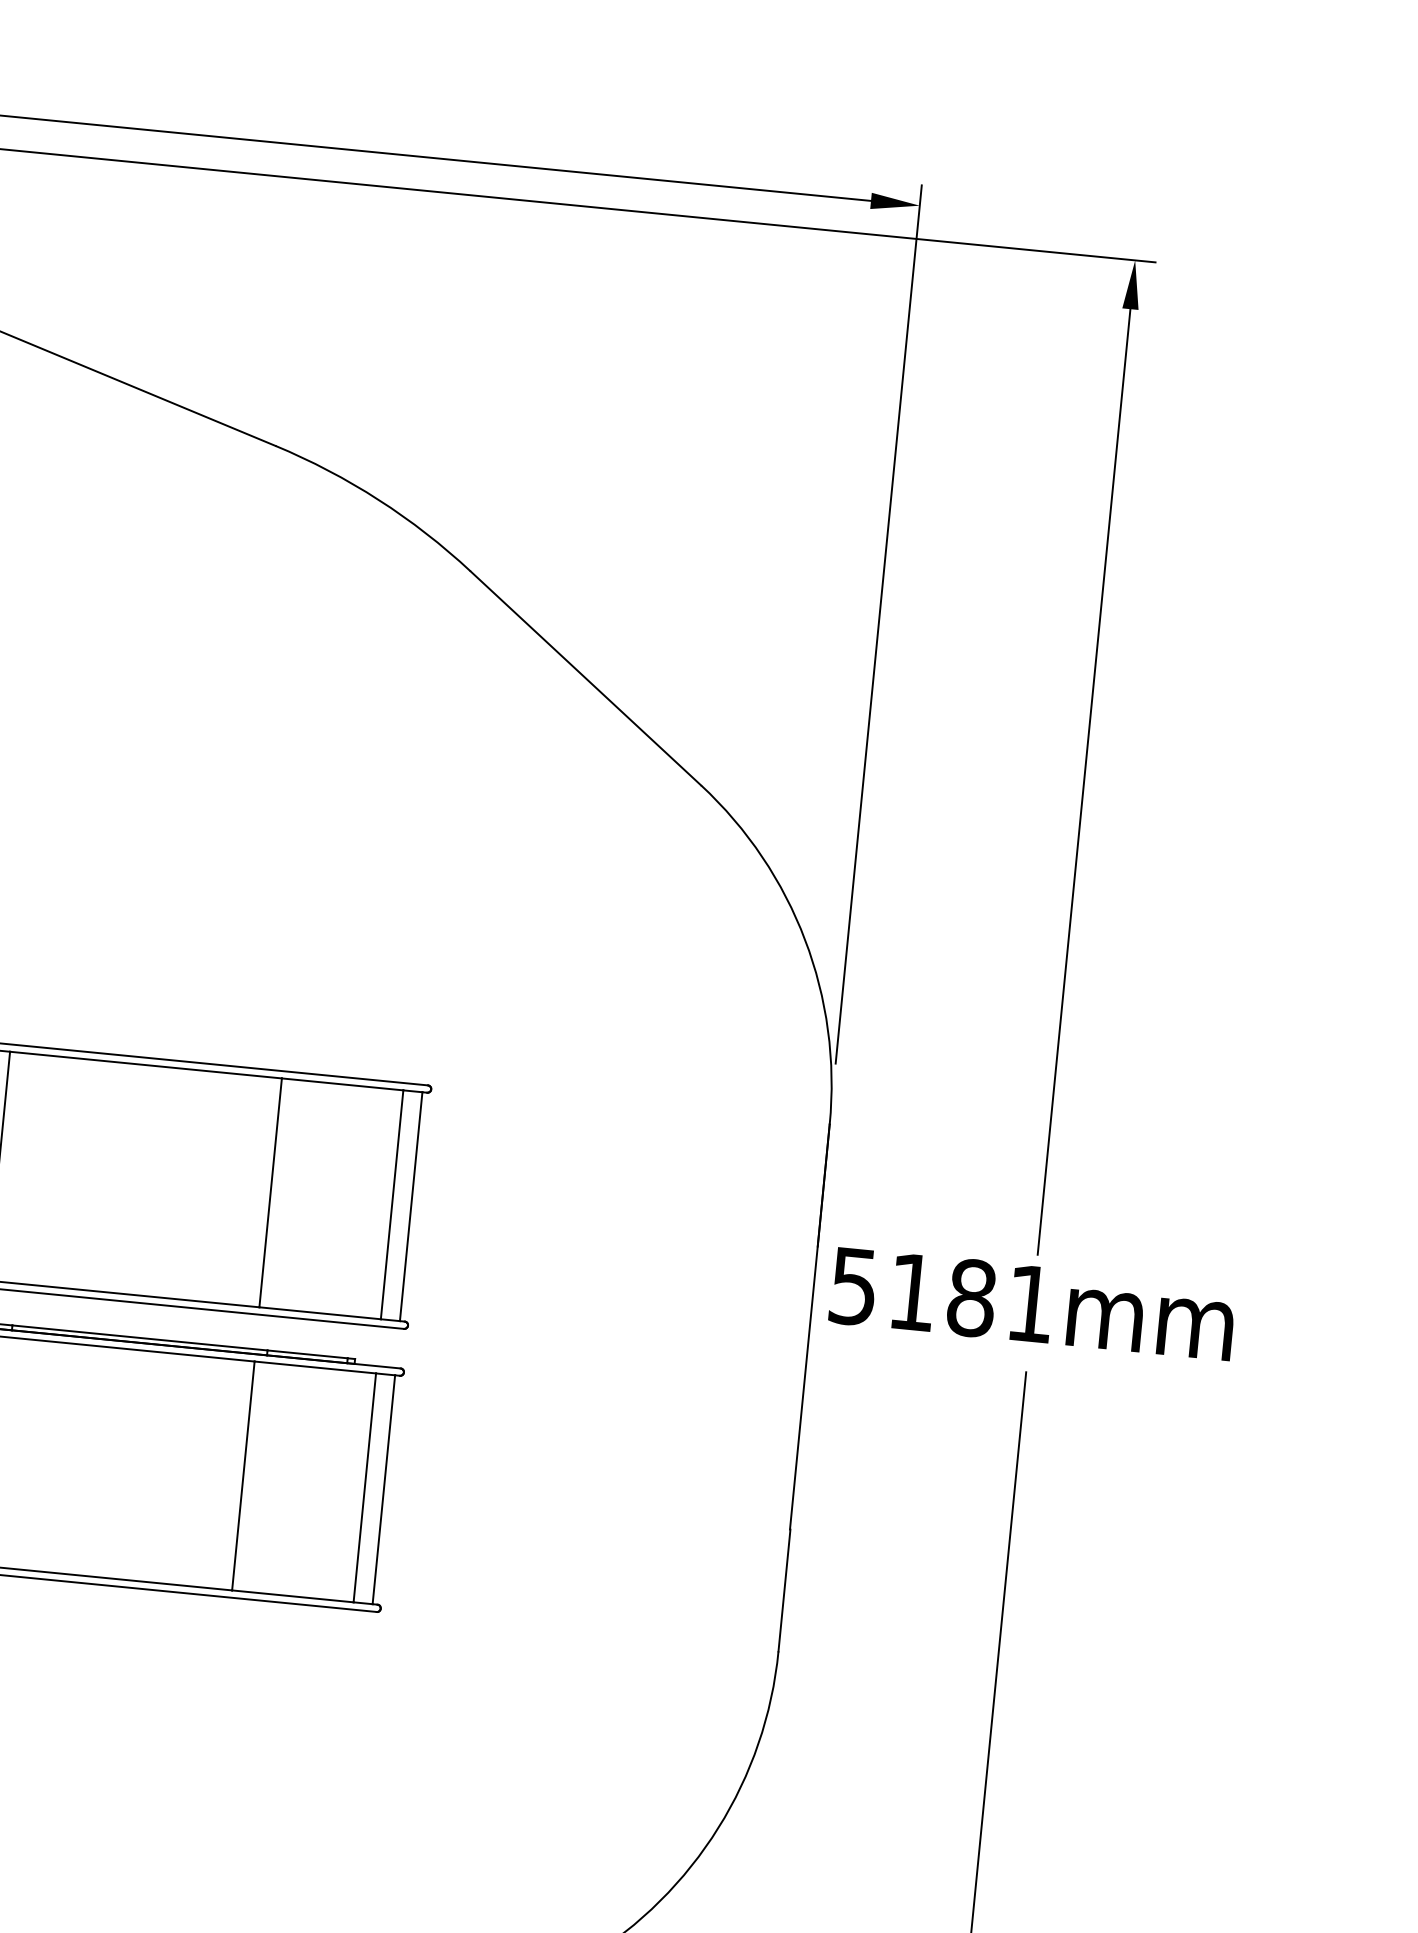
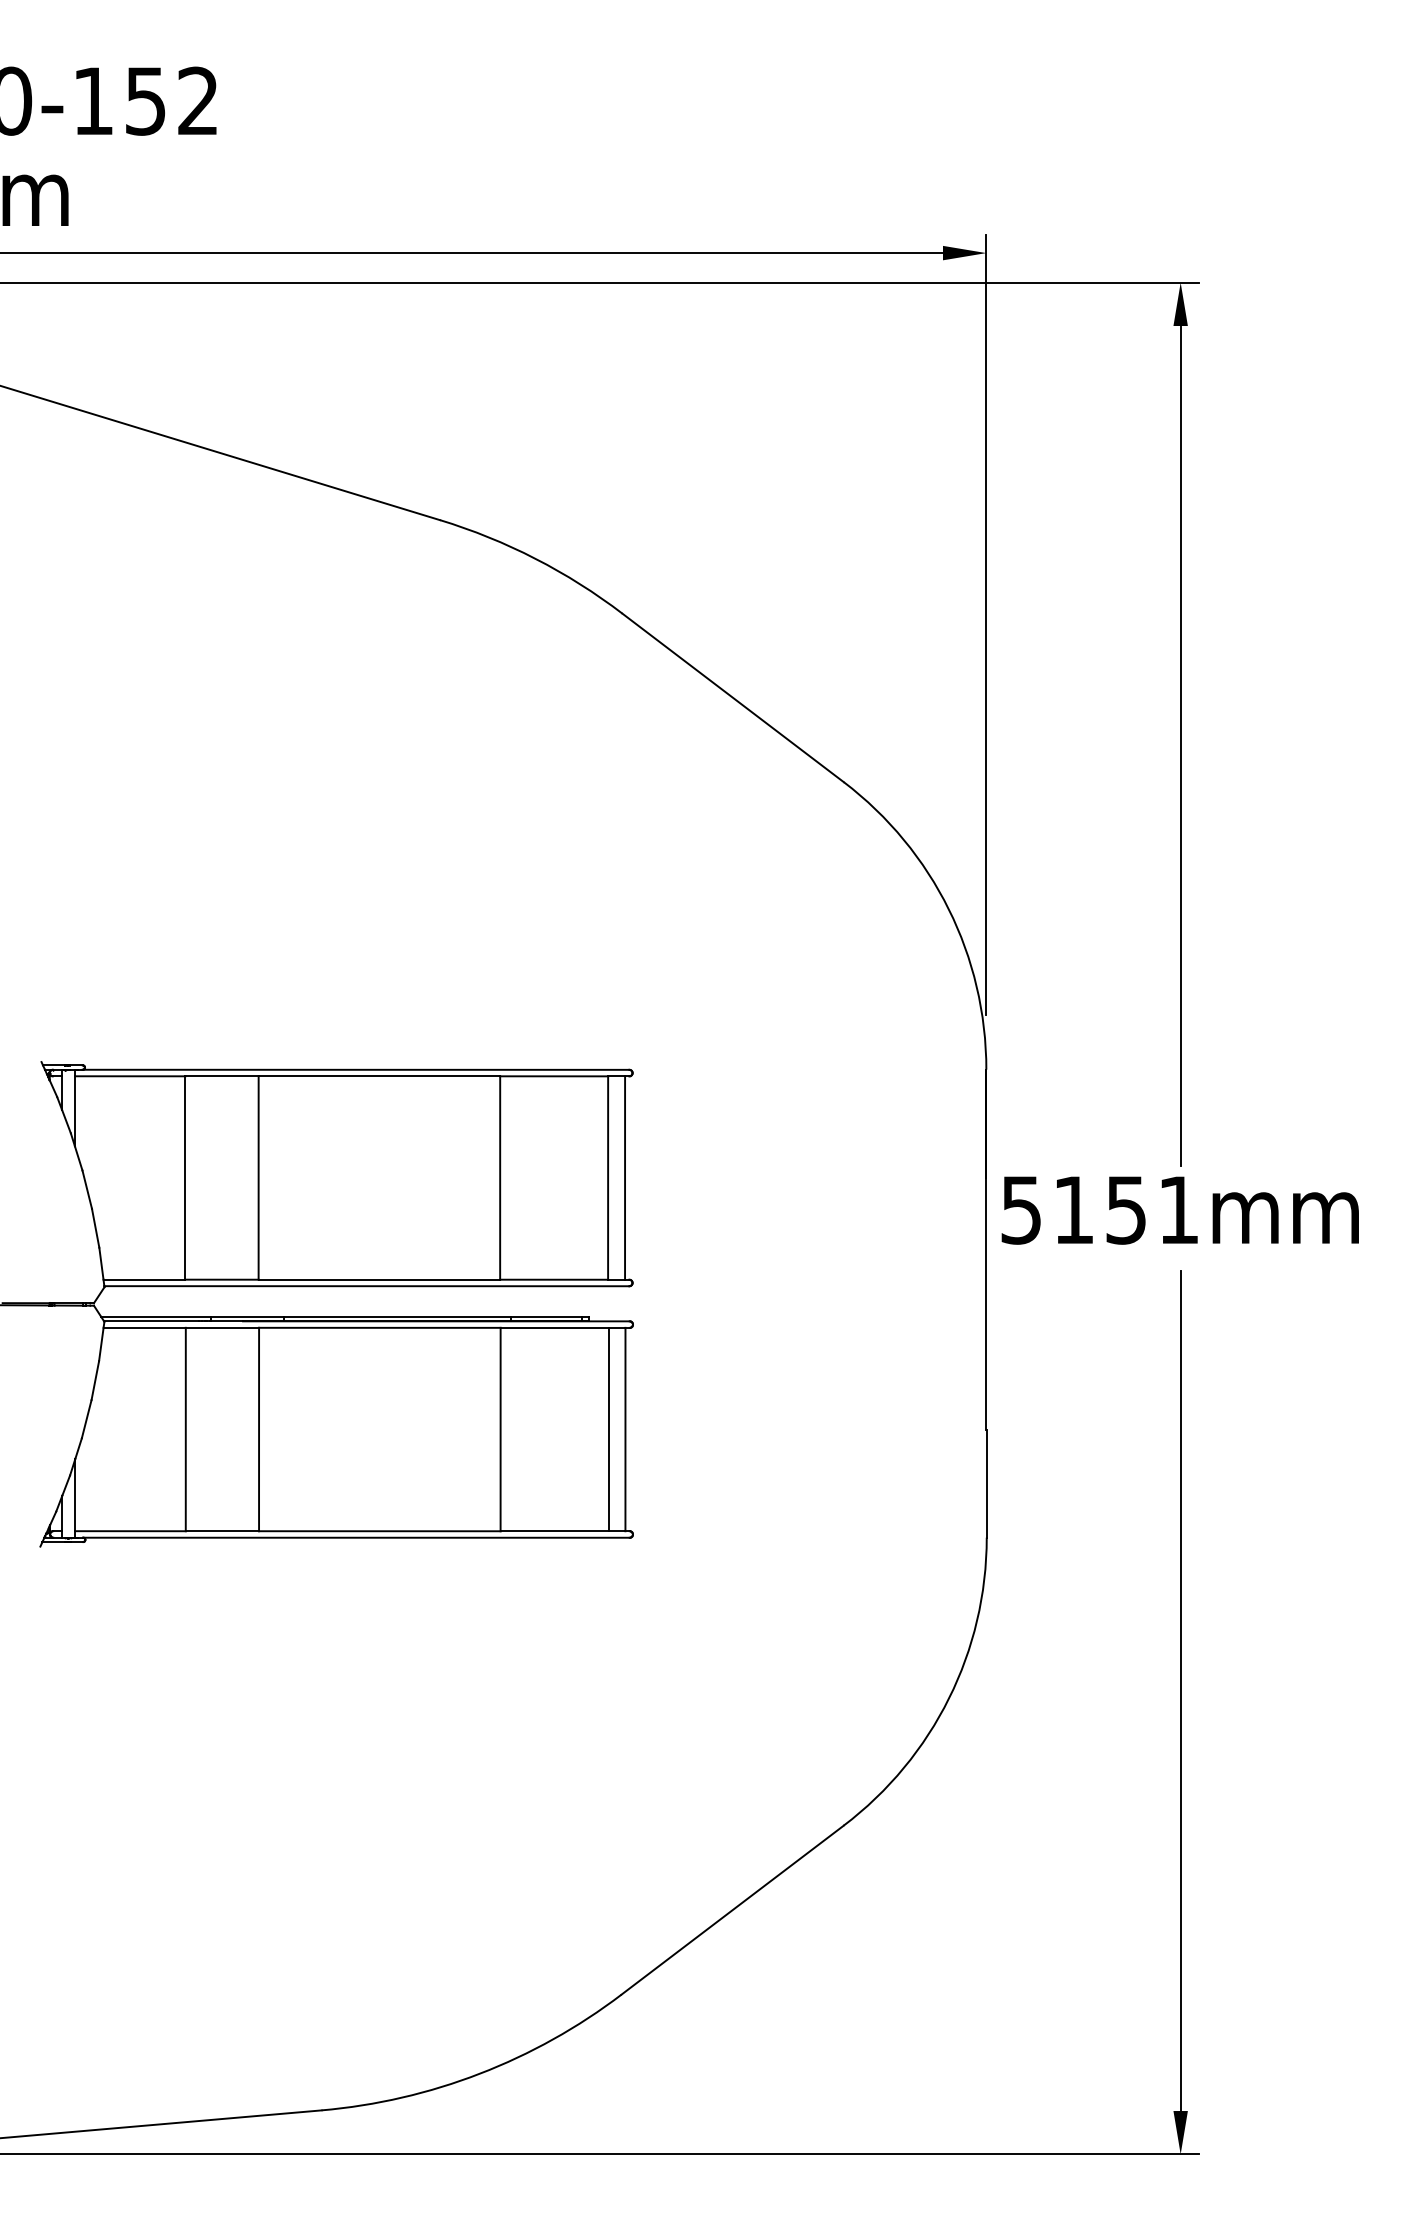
text: (971, 1297) -> (1126, 1209), 5181mm -> 5151mm

